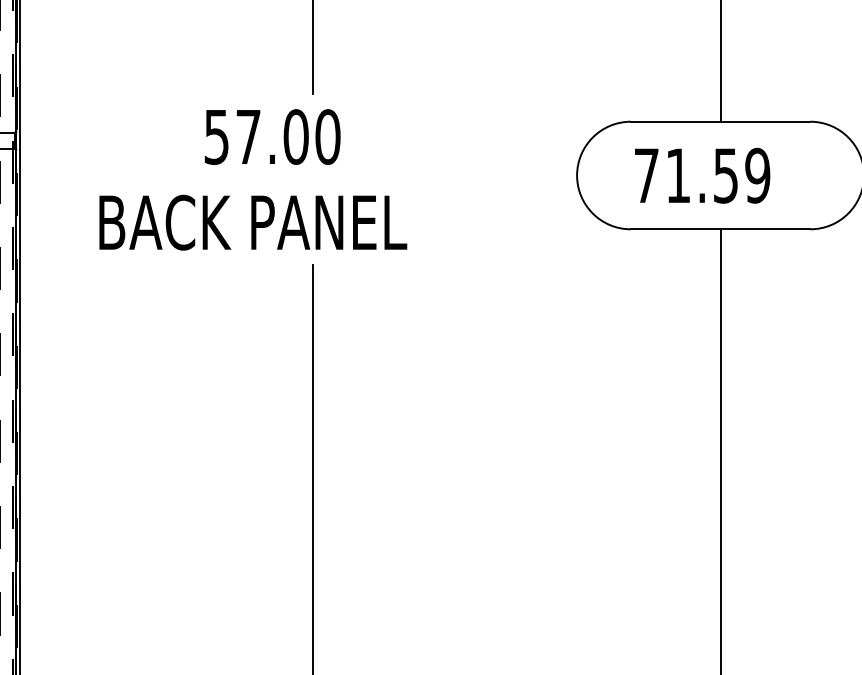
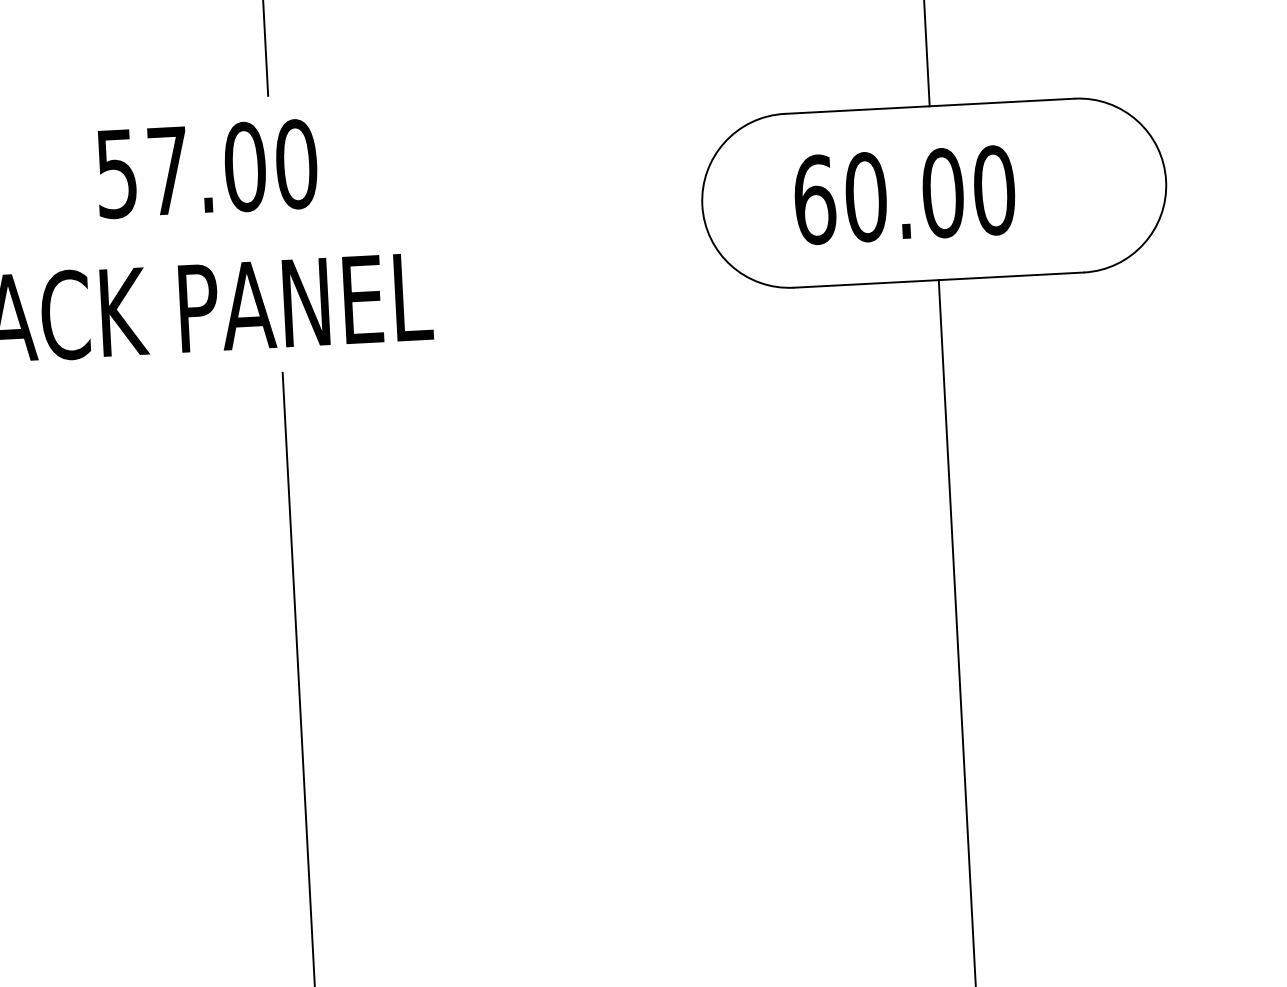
text: (702, 175) -> (905, 194), 71.59 -> 60.00

